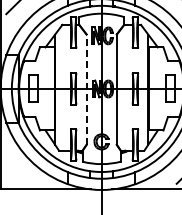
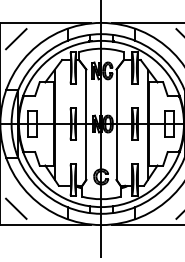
line: (86, 89) -> (86, 124), dashed -> solid
line: (16, 173) -> (16, 208), added

